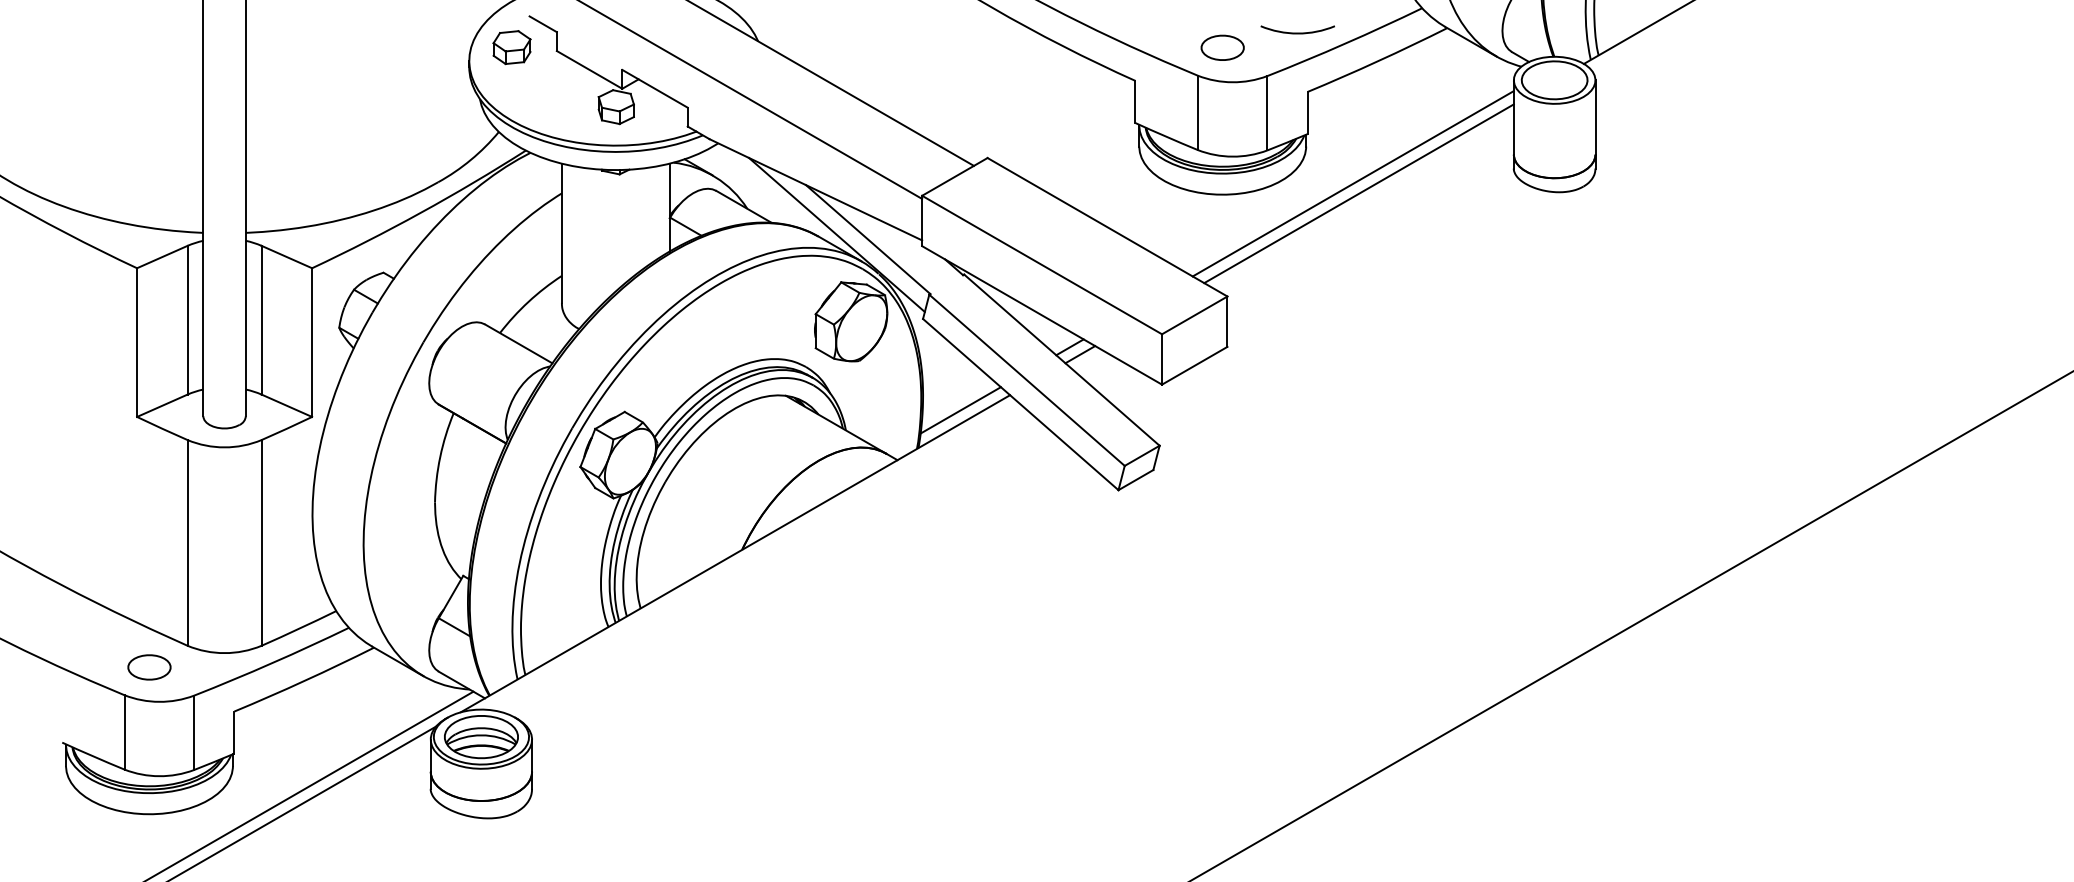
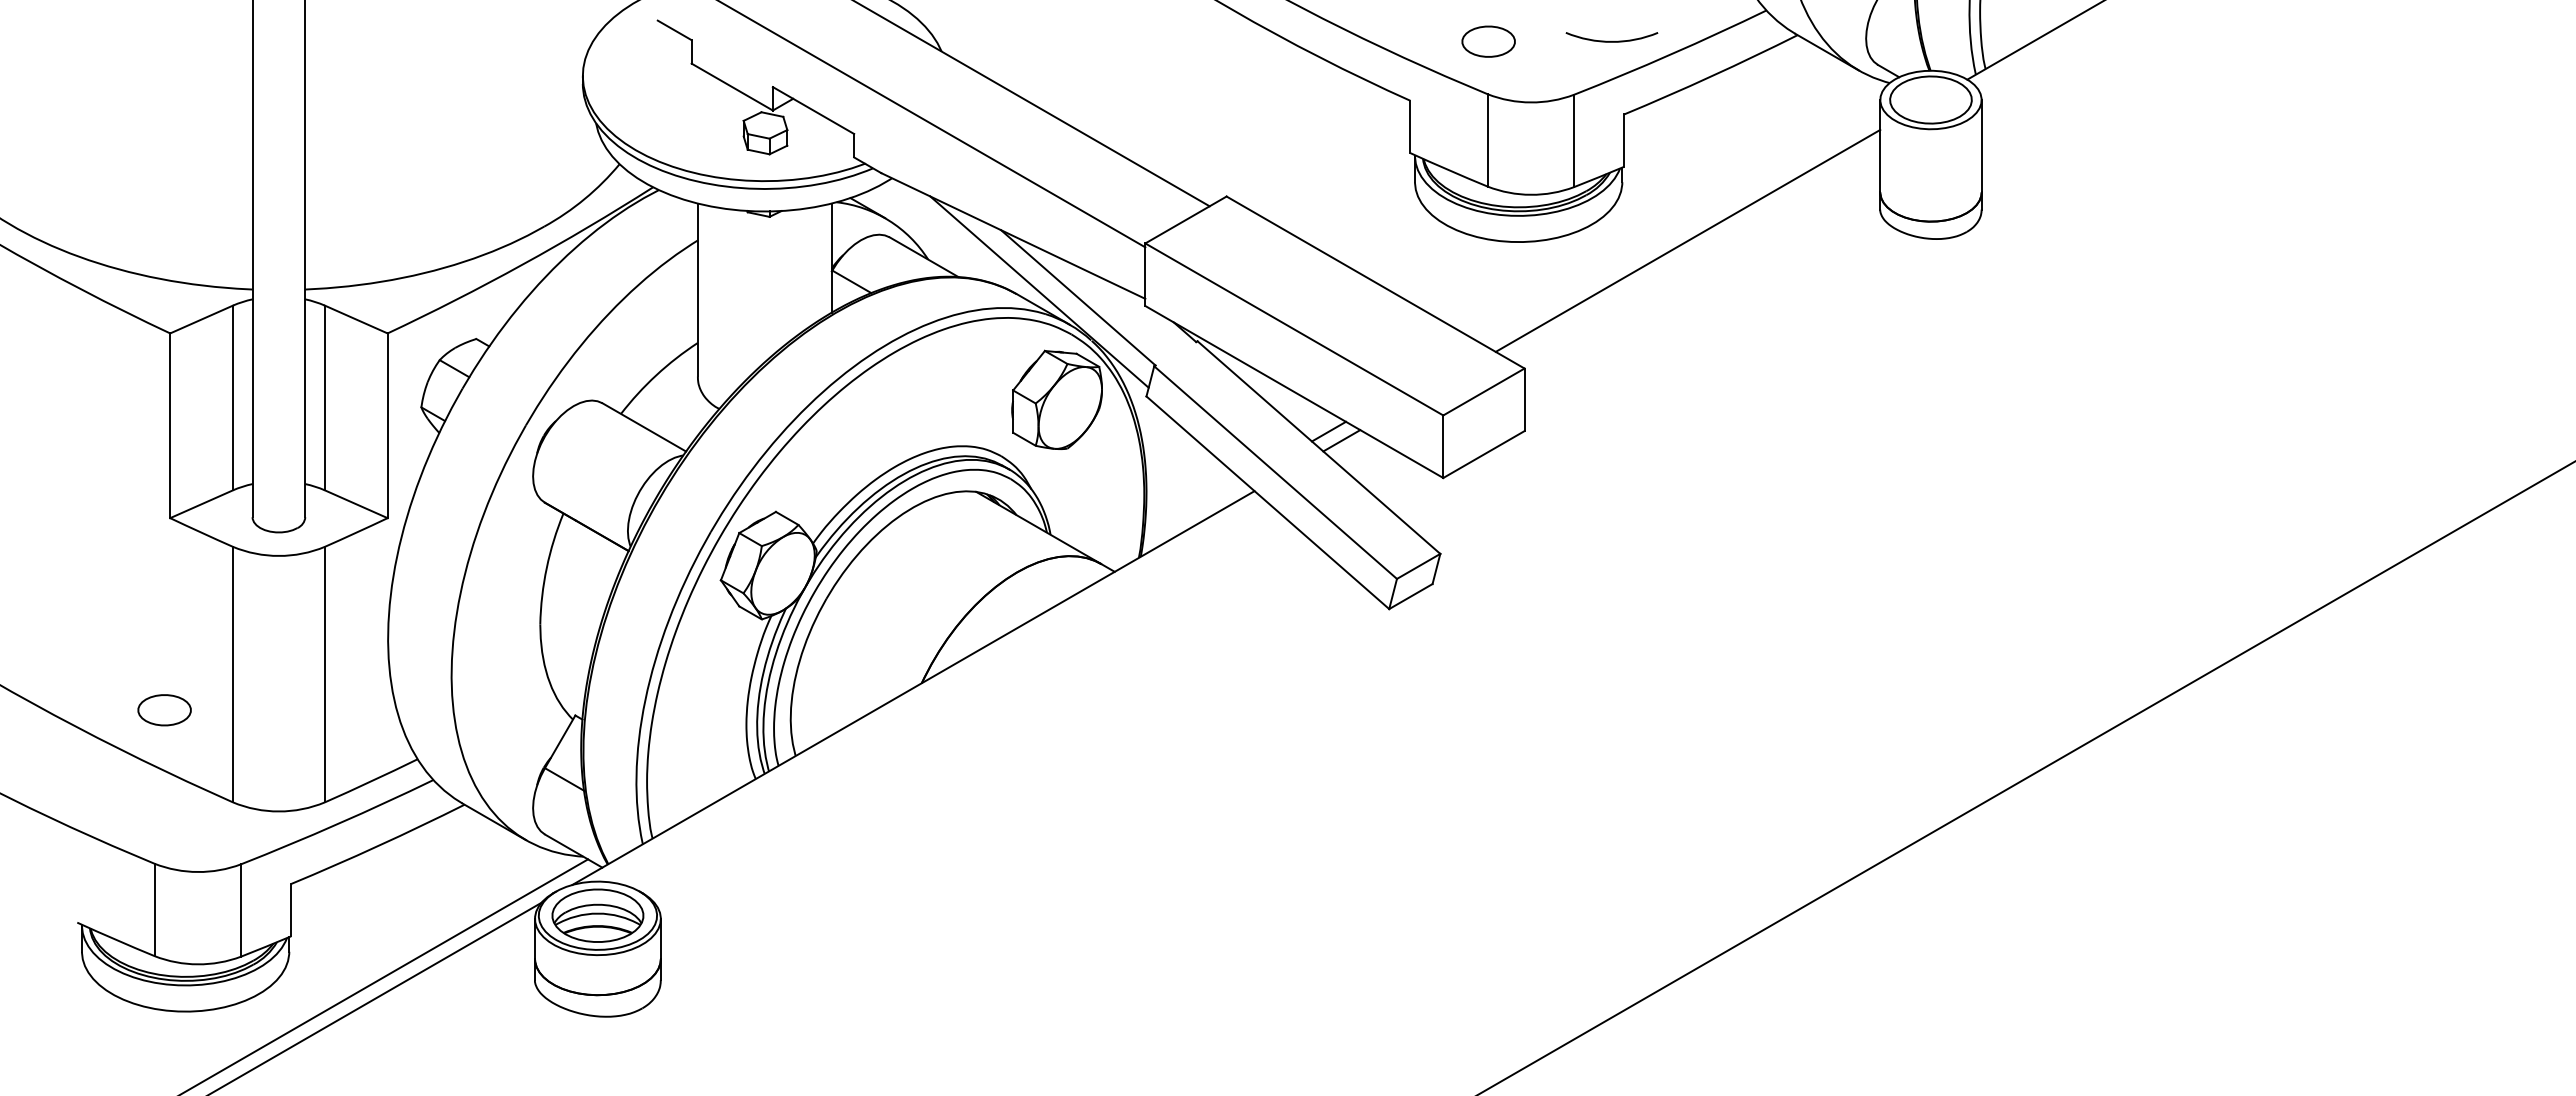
part: (511, 46) -> (635, 58), removed
part: (1222, 47) -> (1488, 41), moved
line: (1353, 183) -> (1680, 228), removed
line: (960, 410) -> (1193, 509), removed
part: (149, 667) -> (164, 710), moved

